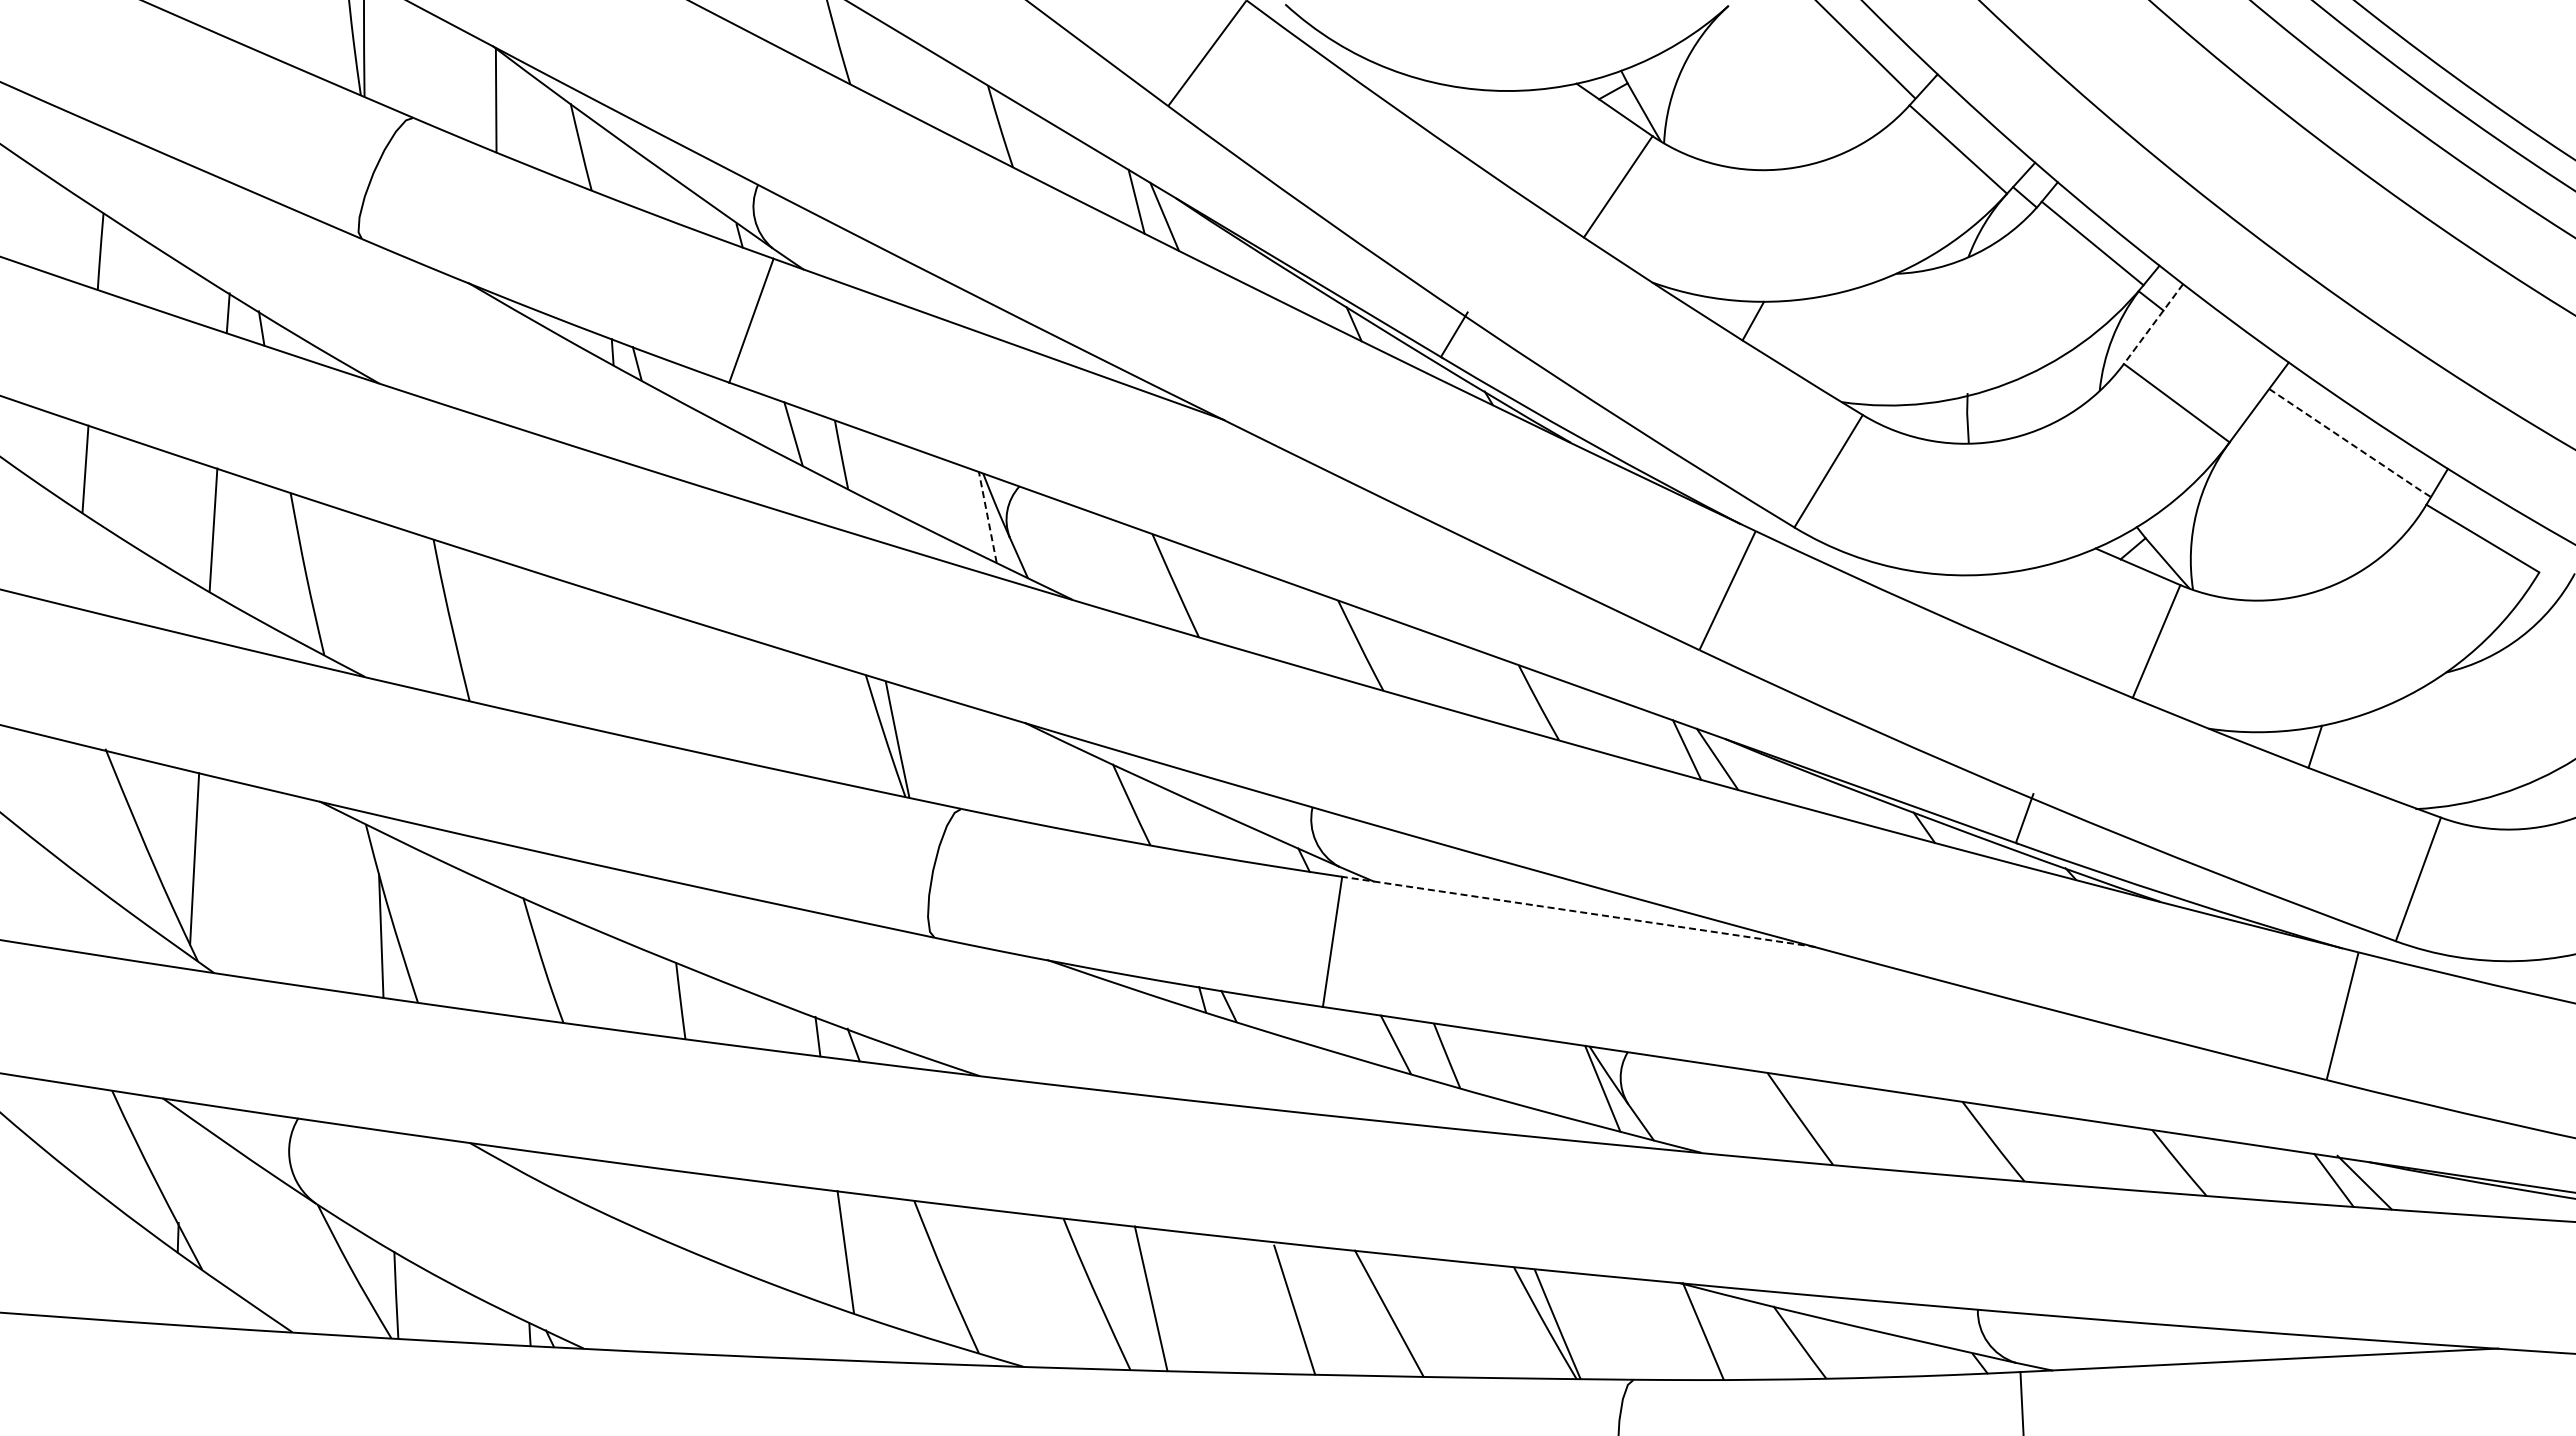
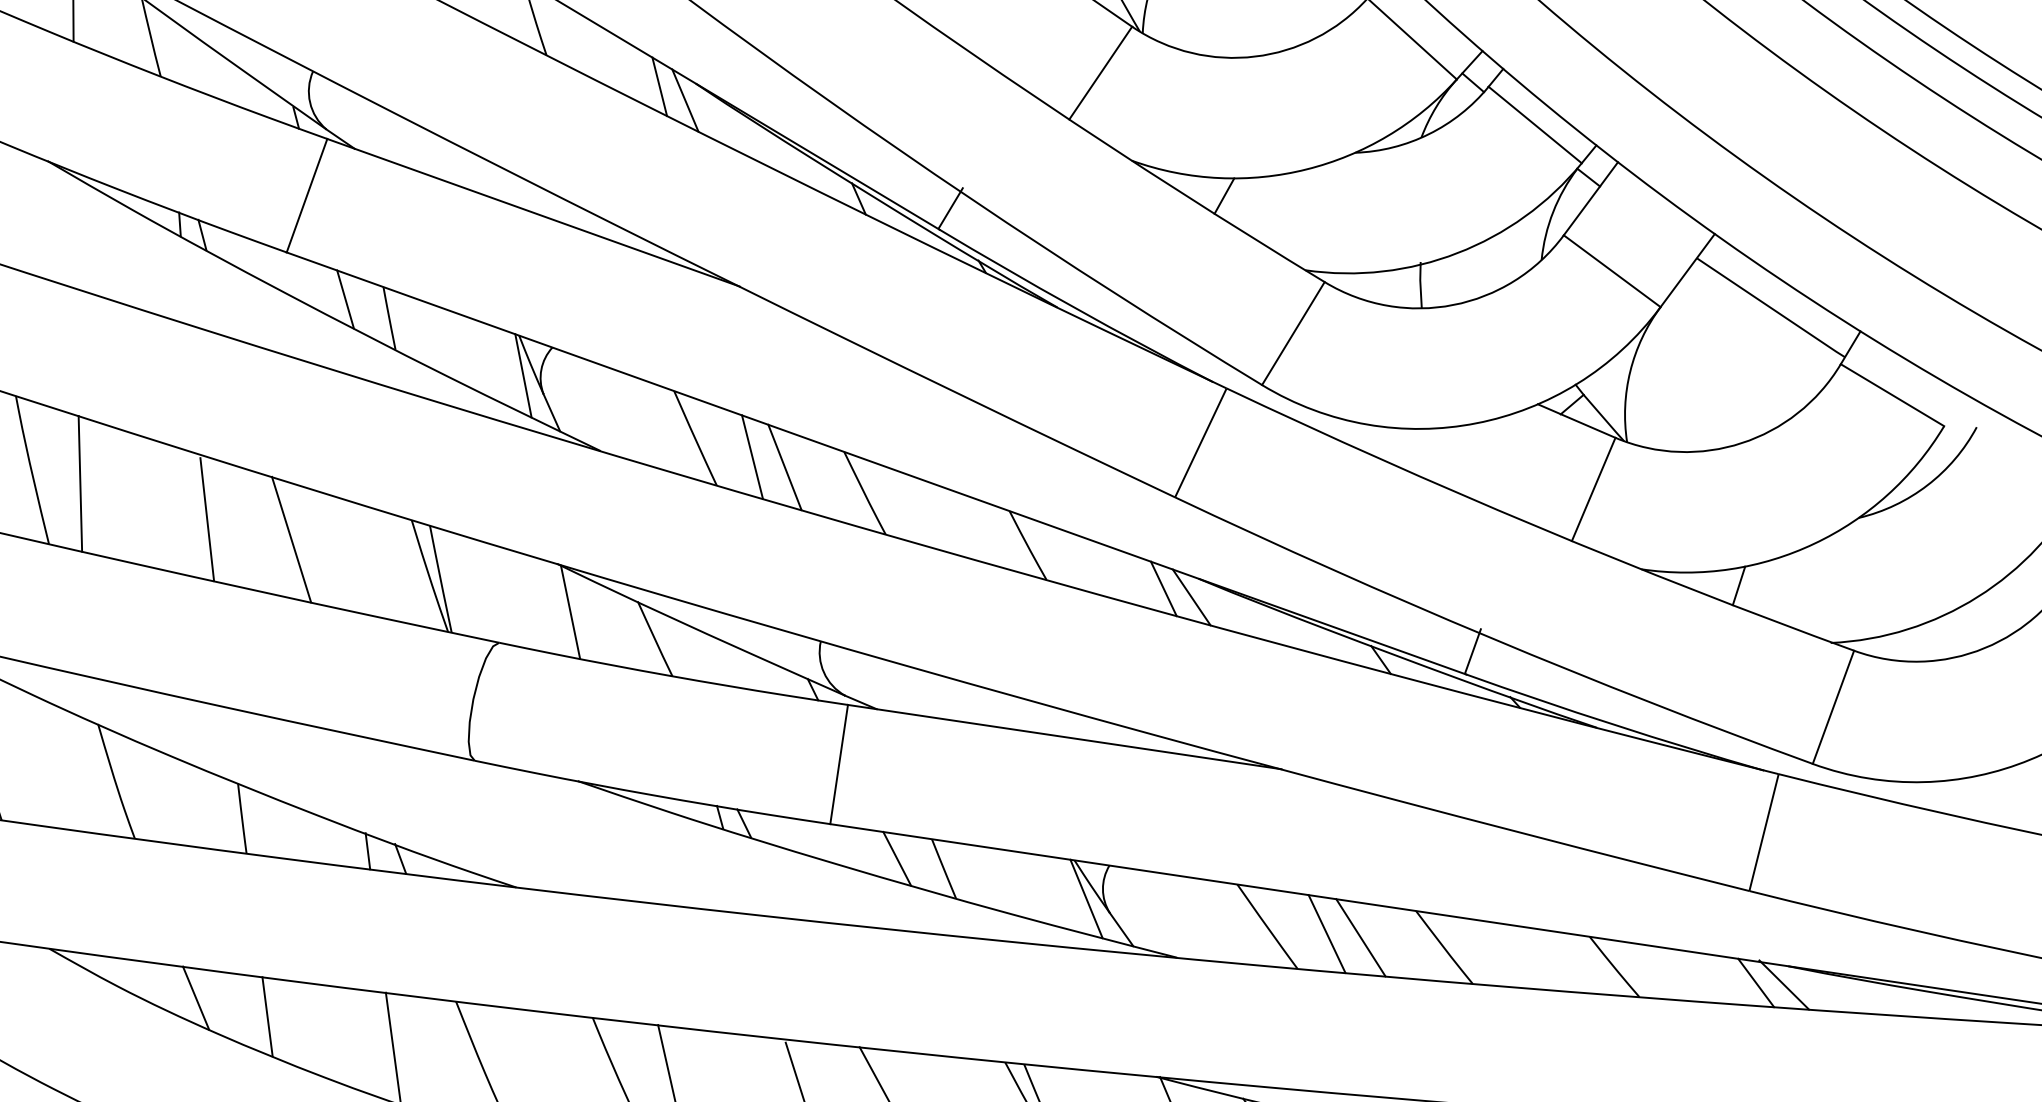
line: (2153, 324) -> (1590, 199), dashed -> solid
line: (2351, 443) -> (1772, 308), dashed -> solid
line: (987, 516) -> (523, 375), dashed -> solid
line: (1237, 605) -> (752, 456), added
line: (1273, 617) -> (785, 467), added
line: (503, 635) -> (79, 483), added
line: (642, 674) -> (207, 519), added
line: (734, 695) -> (291, 538), added
line: (1038, 775) -> (569, 612), added
line: (1578, 911) -> (1064, 736), dashed -> solid
line: (1865, 1126) -> (1327, 933), added
line: (1902, 1130) -> (1361, 937), added
line: (630, 1196) -> (196, 997), added
line: (707, 1217) -> (266, 1016), added

